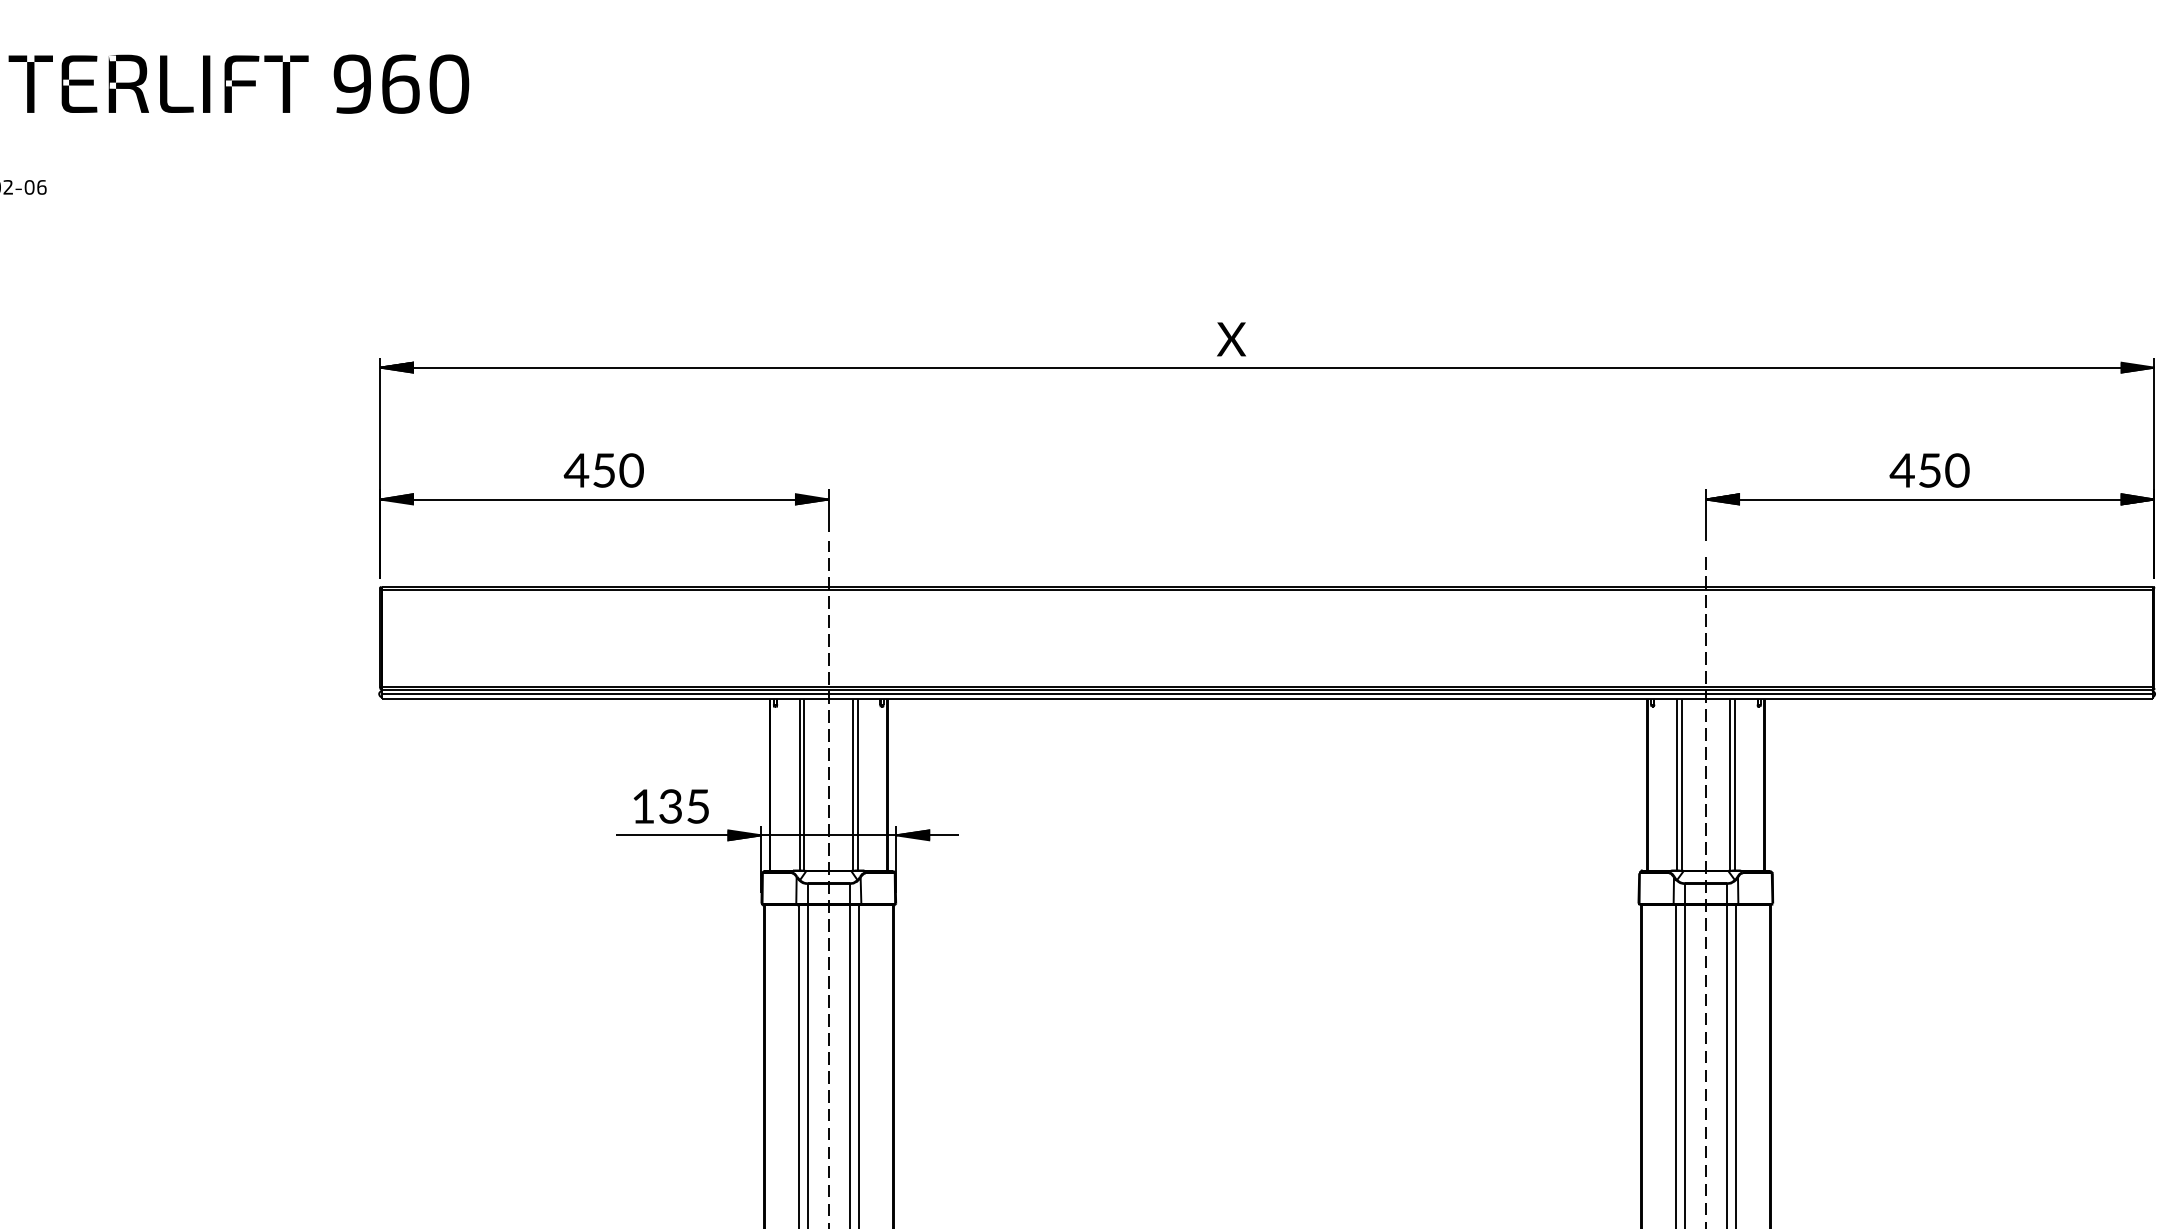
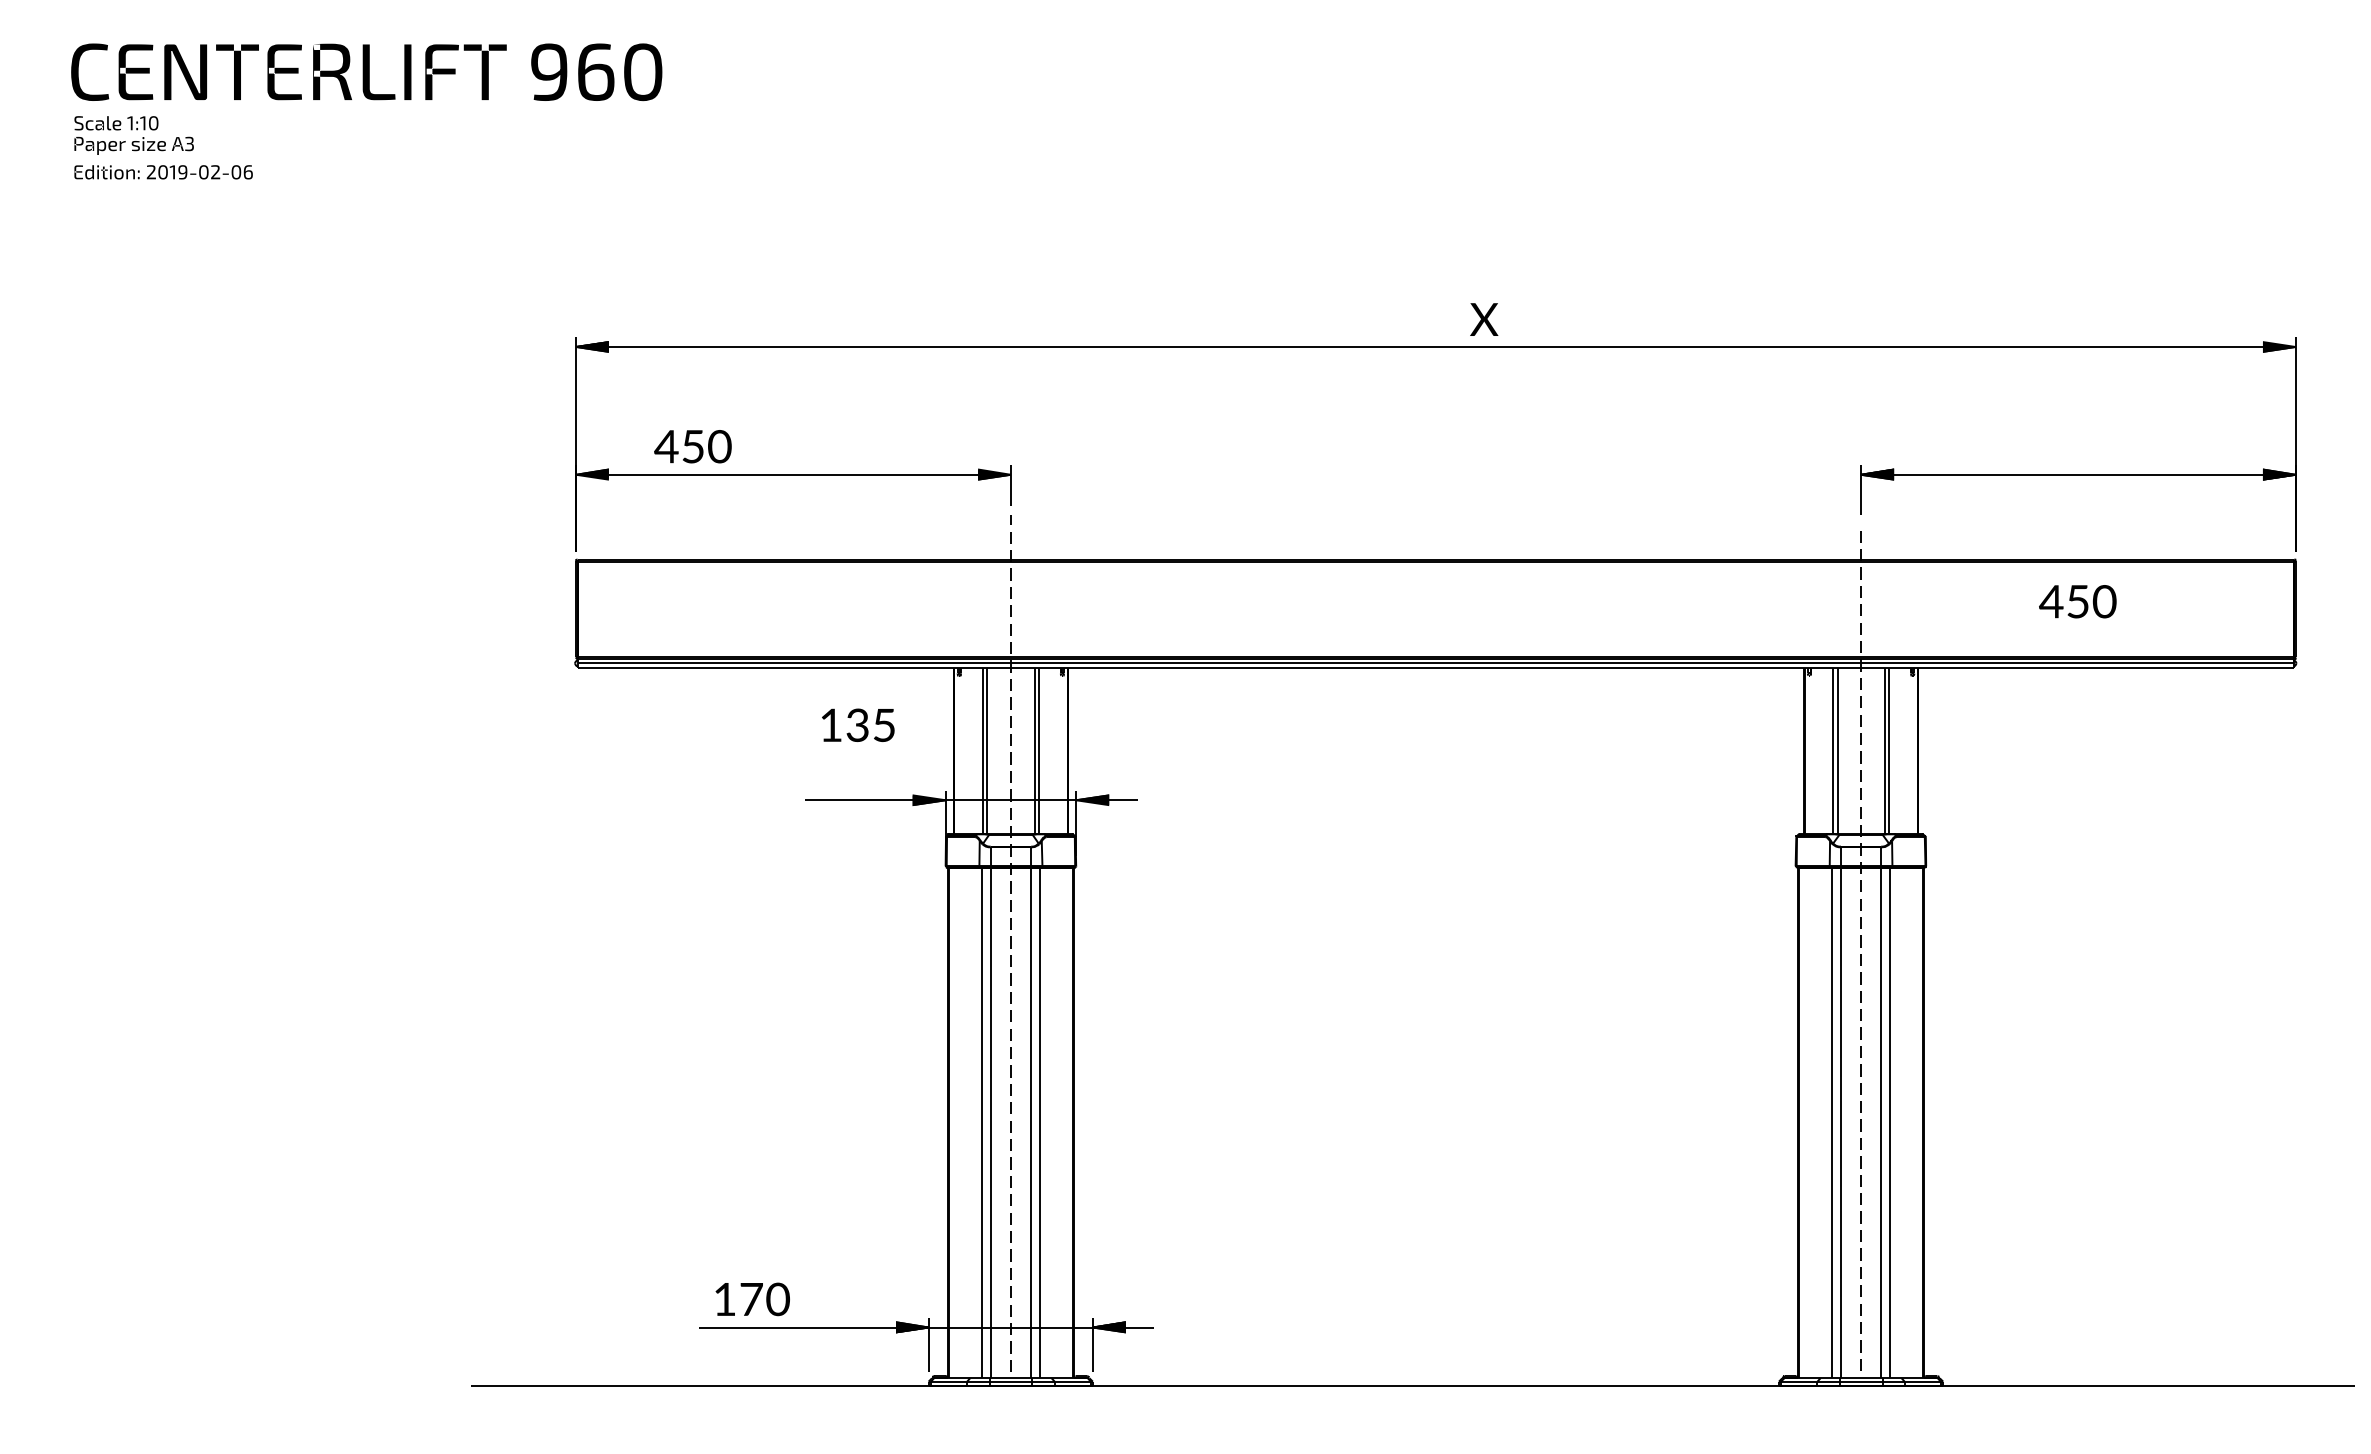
text: (1231, 339) -> (1484, 319), moved
text: (603, 470) -> (692, 446), moved
text: (1929, 470) -> (2077, 601), moved
text: (671, 805) -> (858, 724), moved

